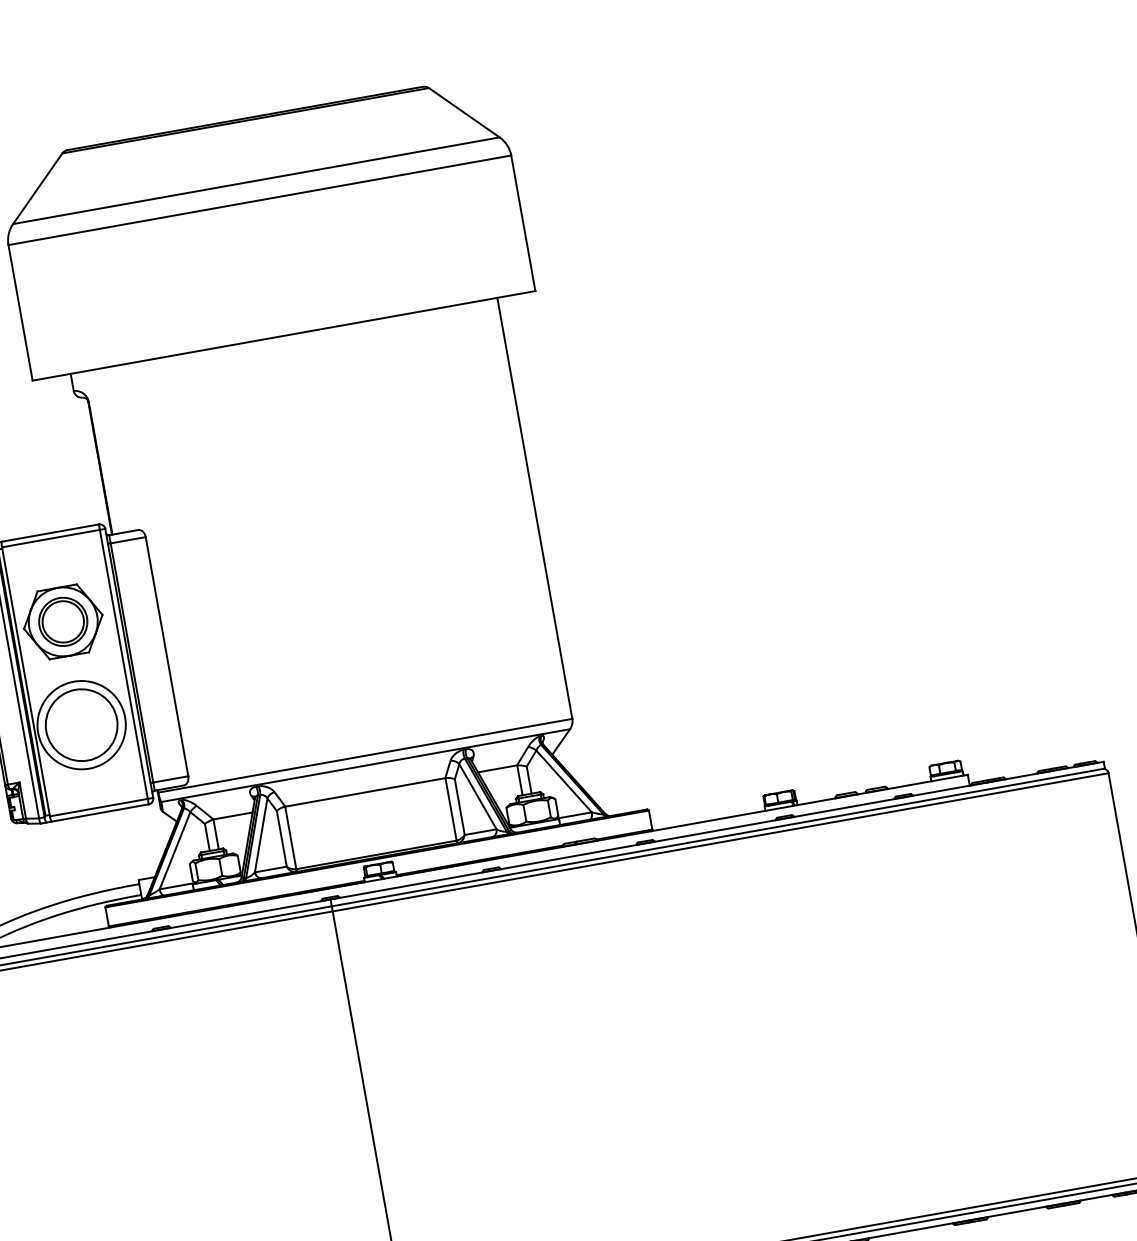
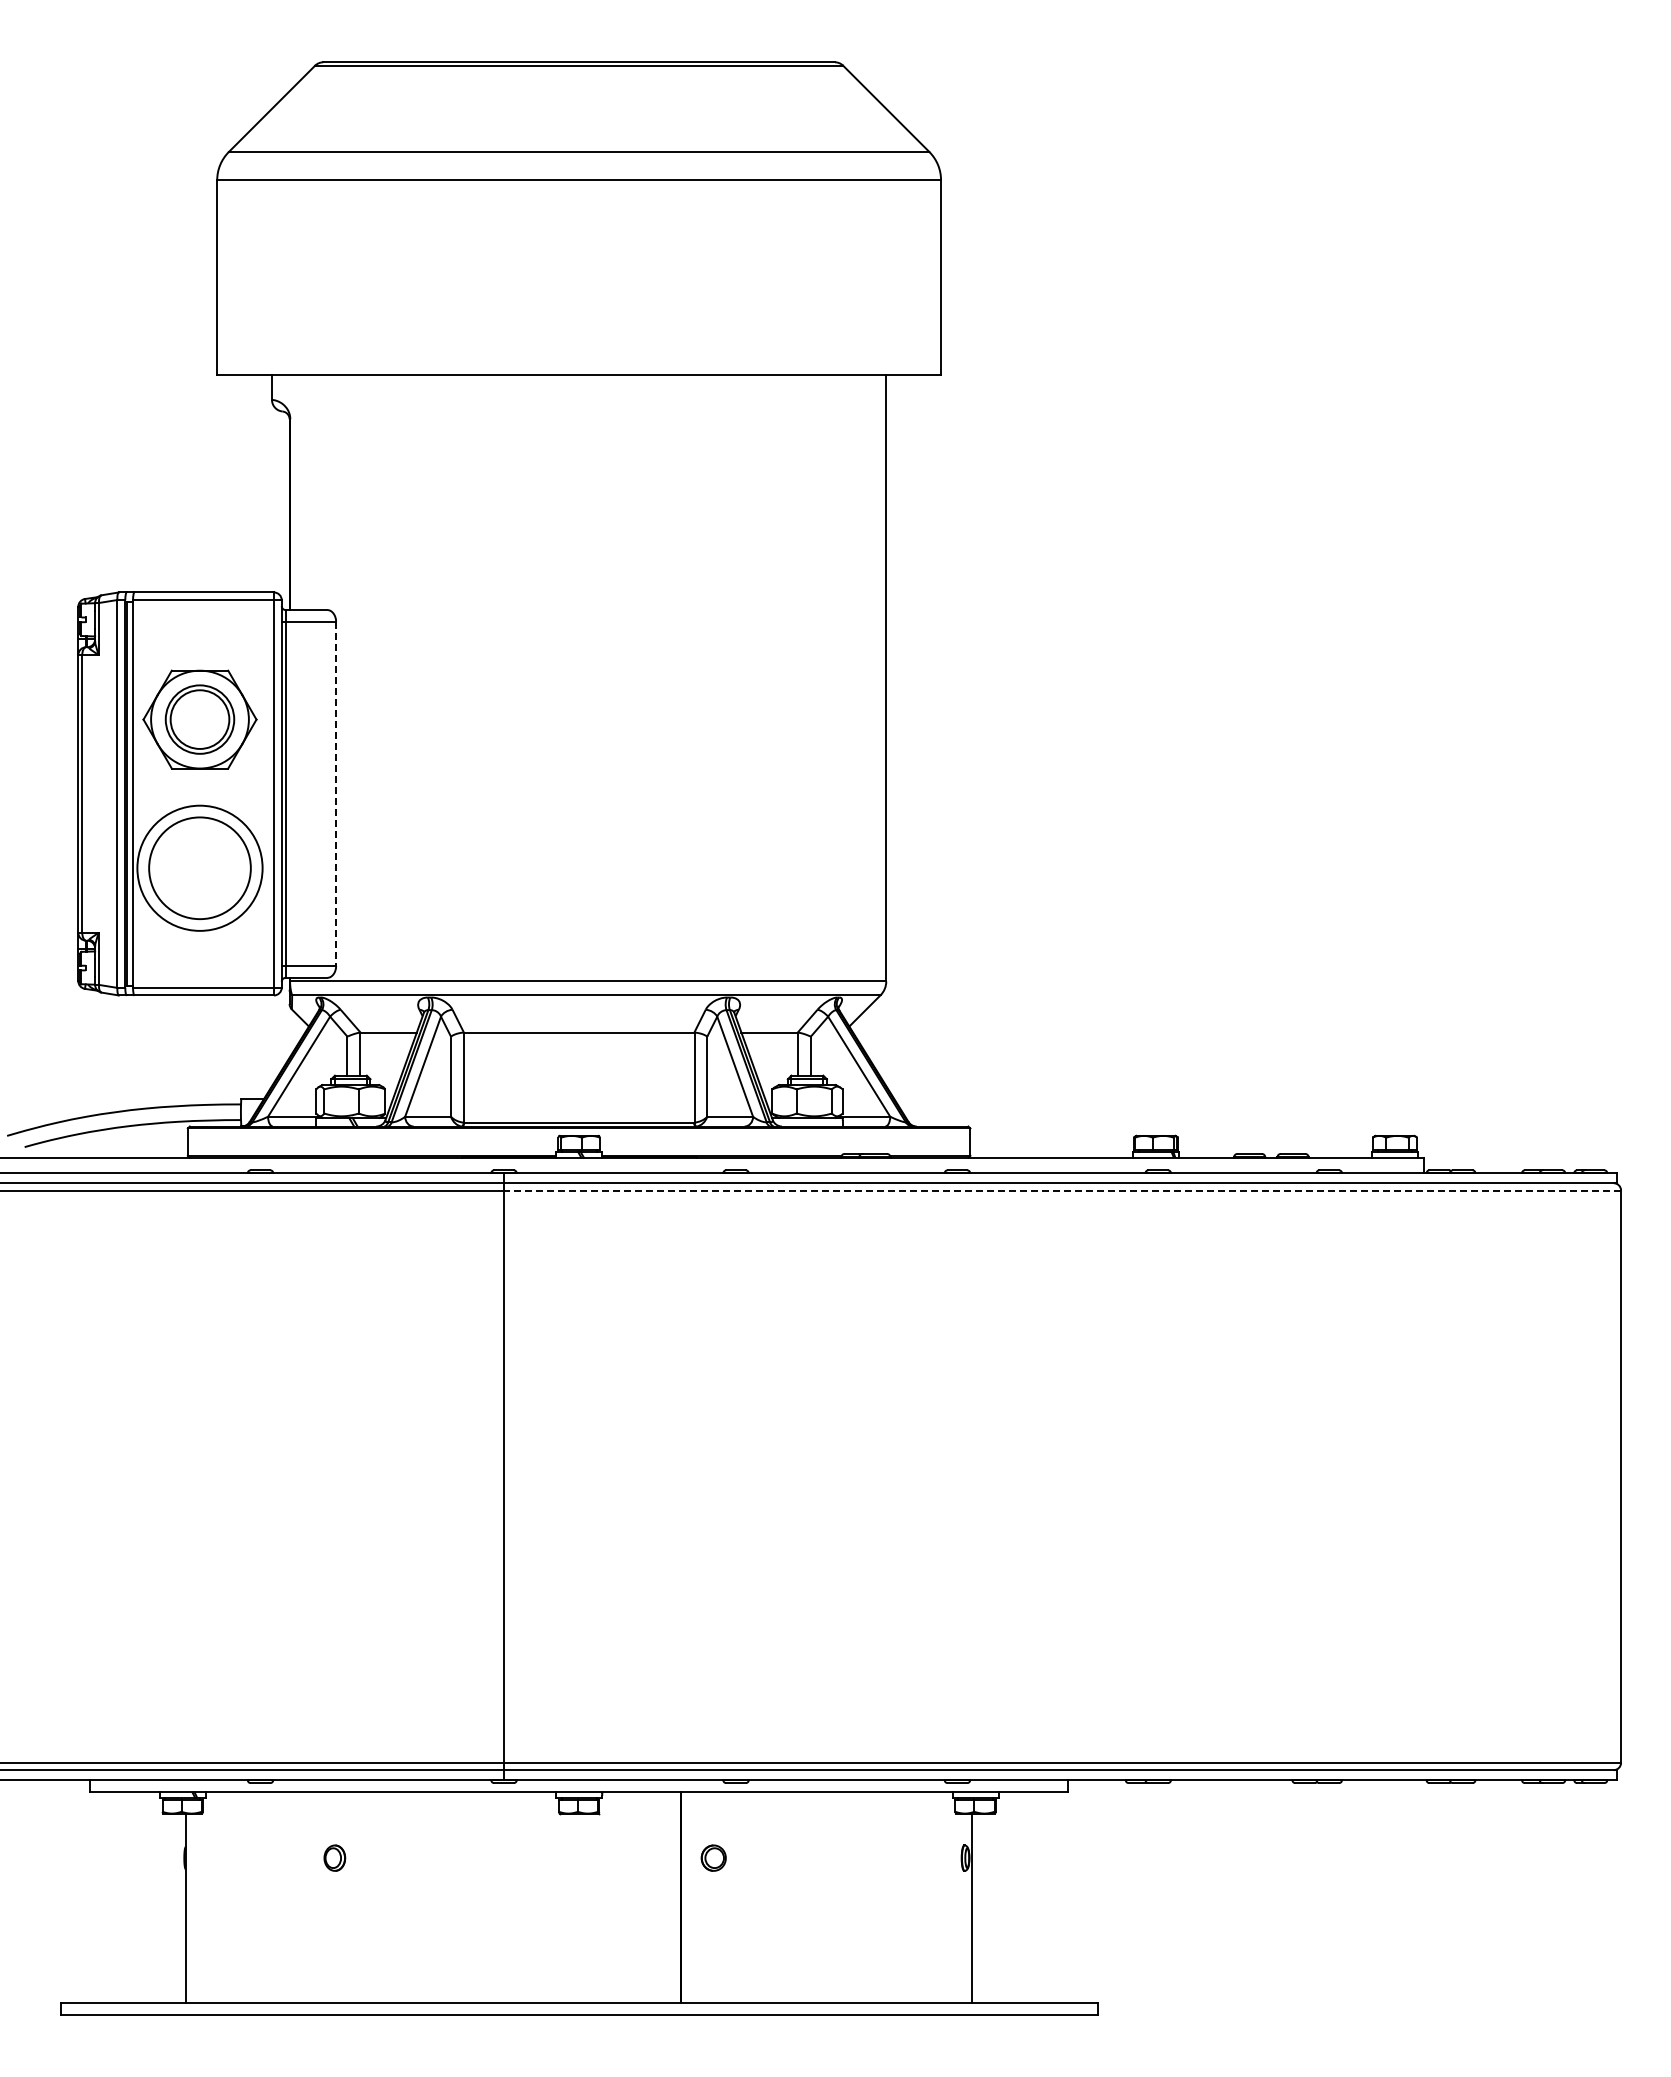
line: (167, 657) -> (336, 794), solid -> dashed
line: (720, 842) -> (1062, 1190), solid -> dashed

